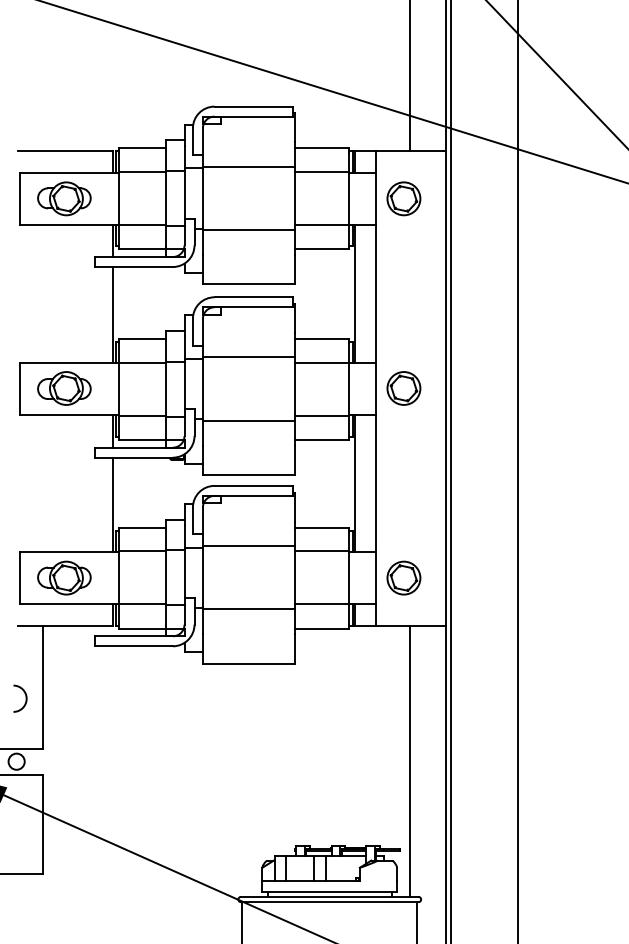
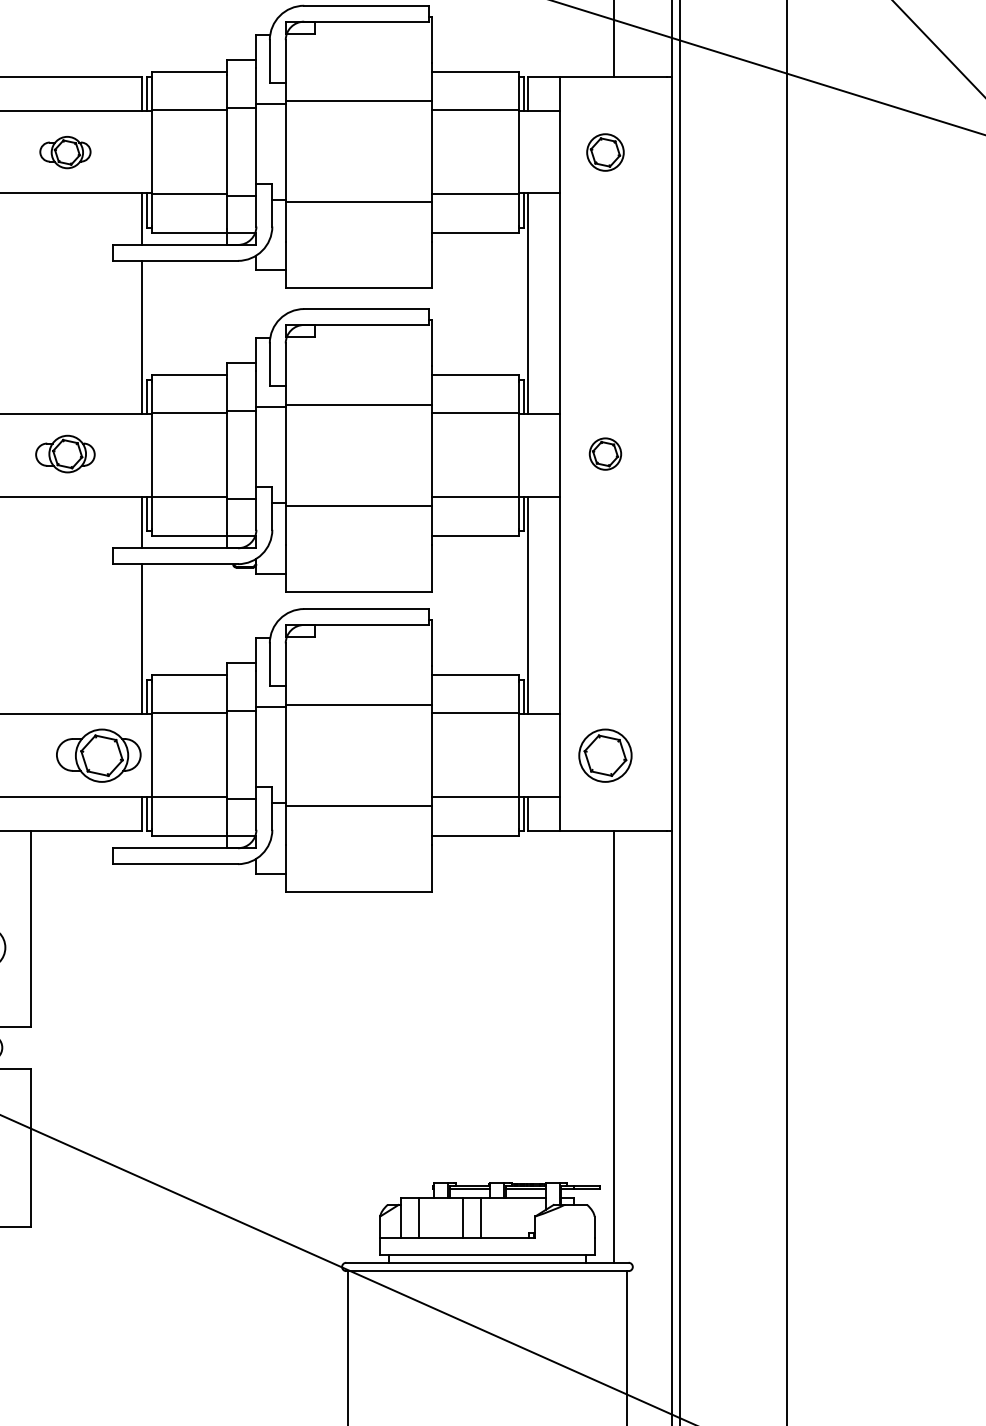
part: (64, 198) -> (65, 151), size x0.6
part: (403, 198) -> (604, 151), size x0.7
part: (64, 388) -> (65, 454), size x0.7
part: (403, 388) -> (604, 454), size x0.6
part: (64, 577) -> (98, 754), moved

